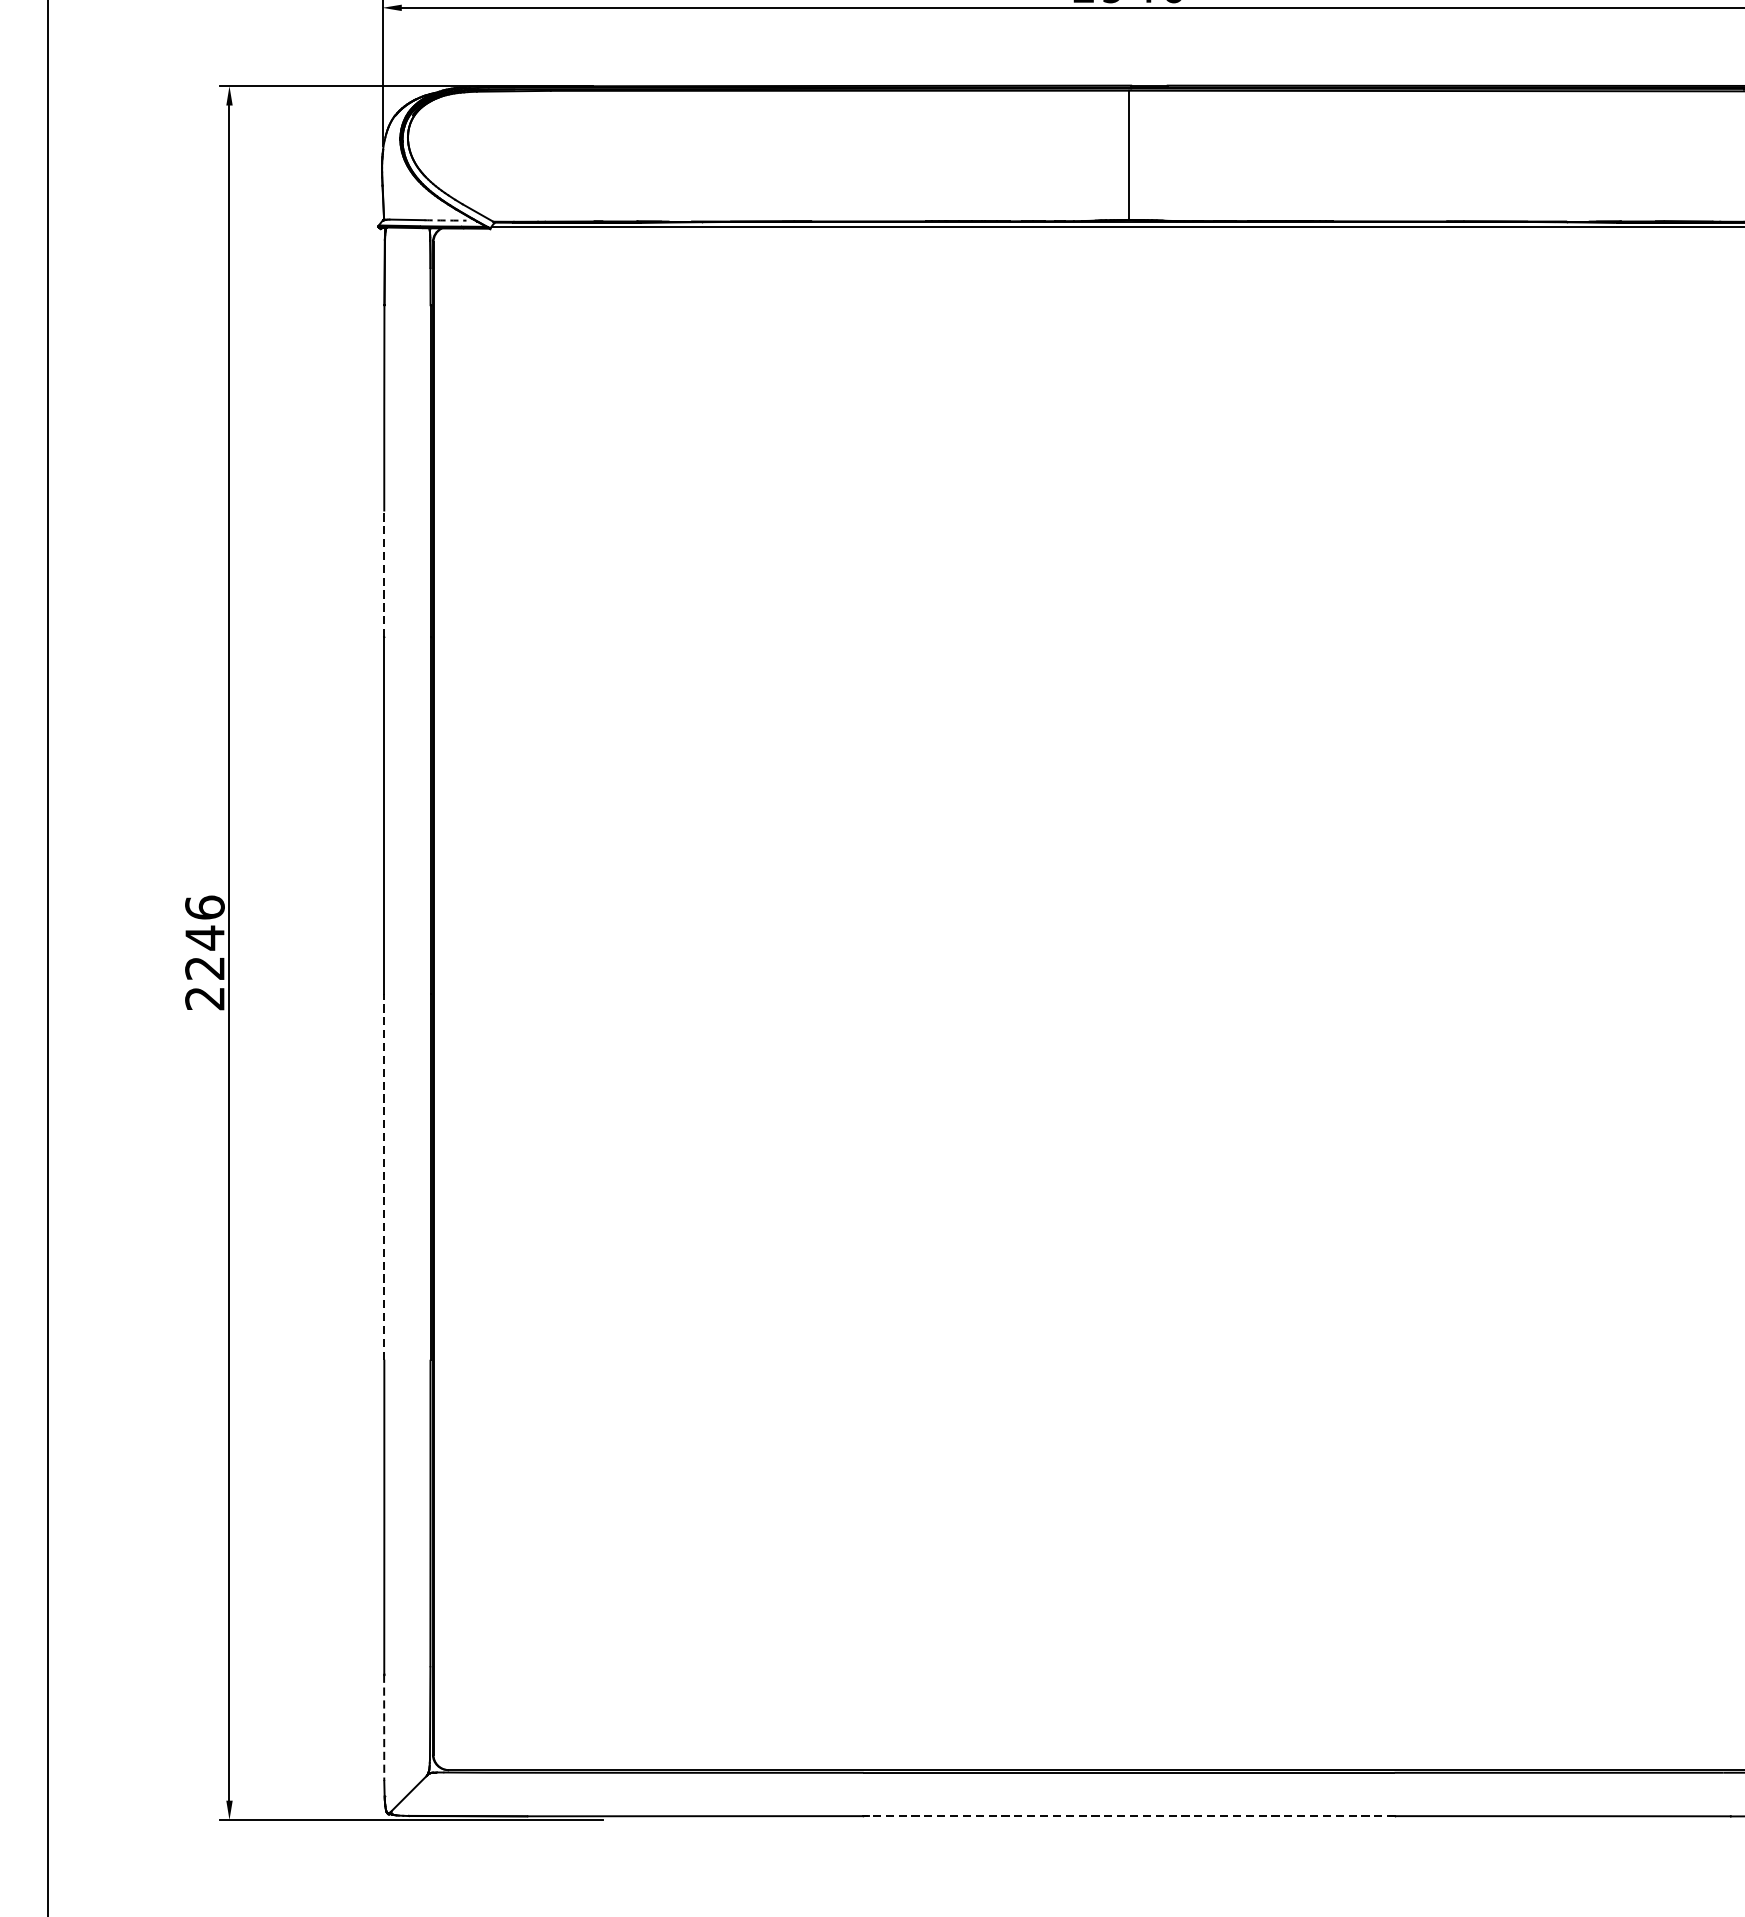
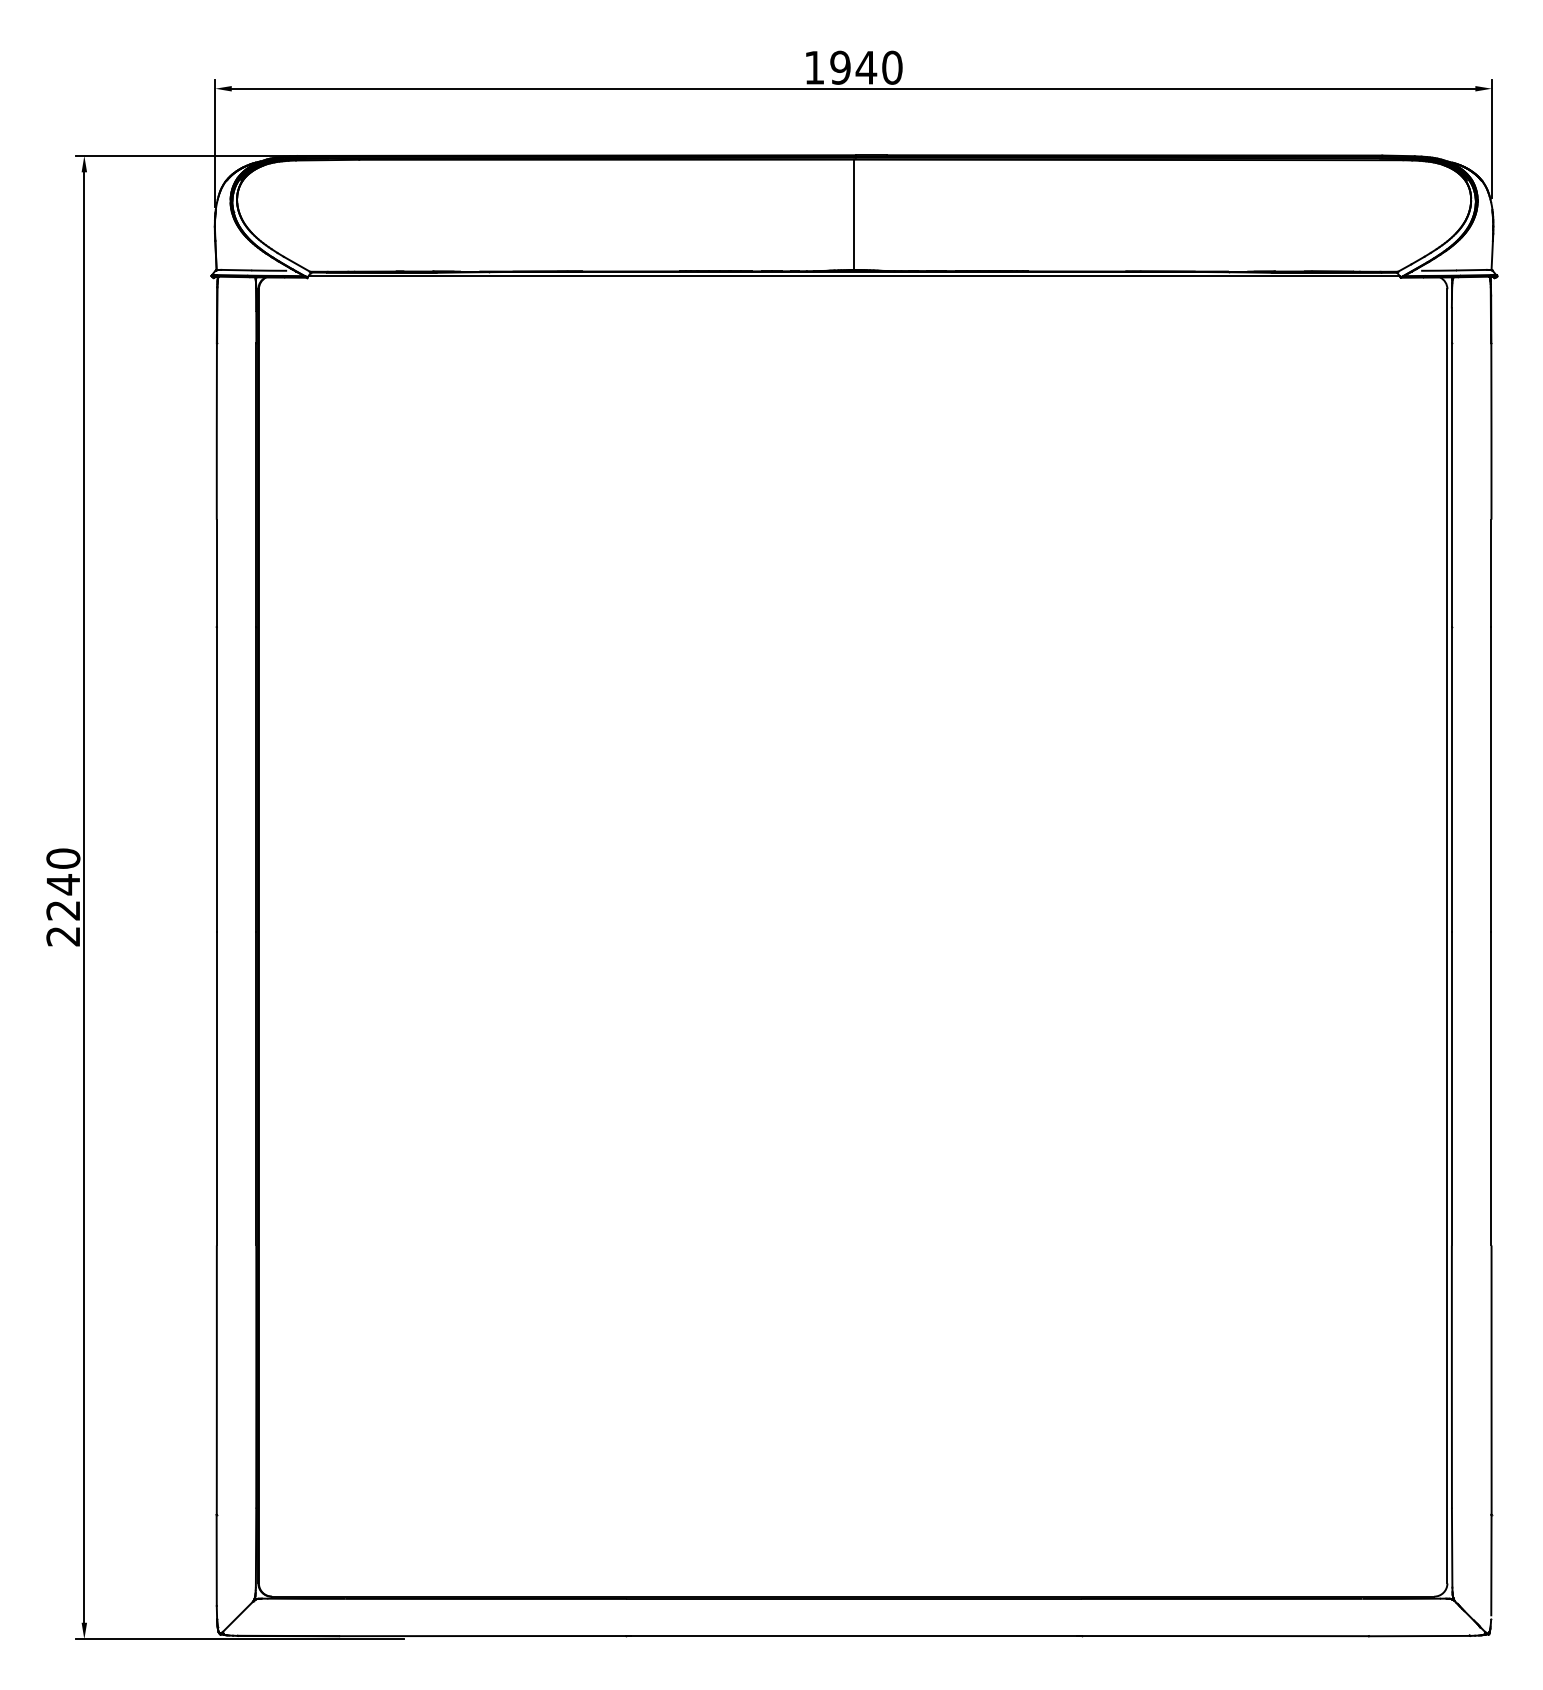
arc: (445, 220) -> (269, 270), dashed -> solid
line: (383, 574) -> (216, 573), dashed -> solid
text: (205, 907) -> (63, 858), 2246 -> 2240
line: (383, 1176) -> (216, 1088), dashed -> solid
line: (383, 1727) -> (216, 1560), dashed -> solid
line: (1129, 1815) -> (854, 1635), dashed -> solid

